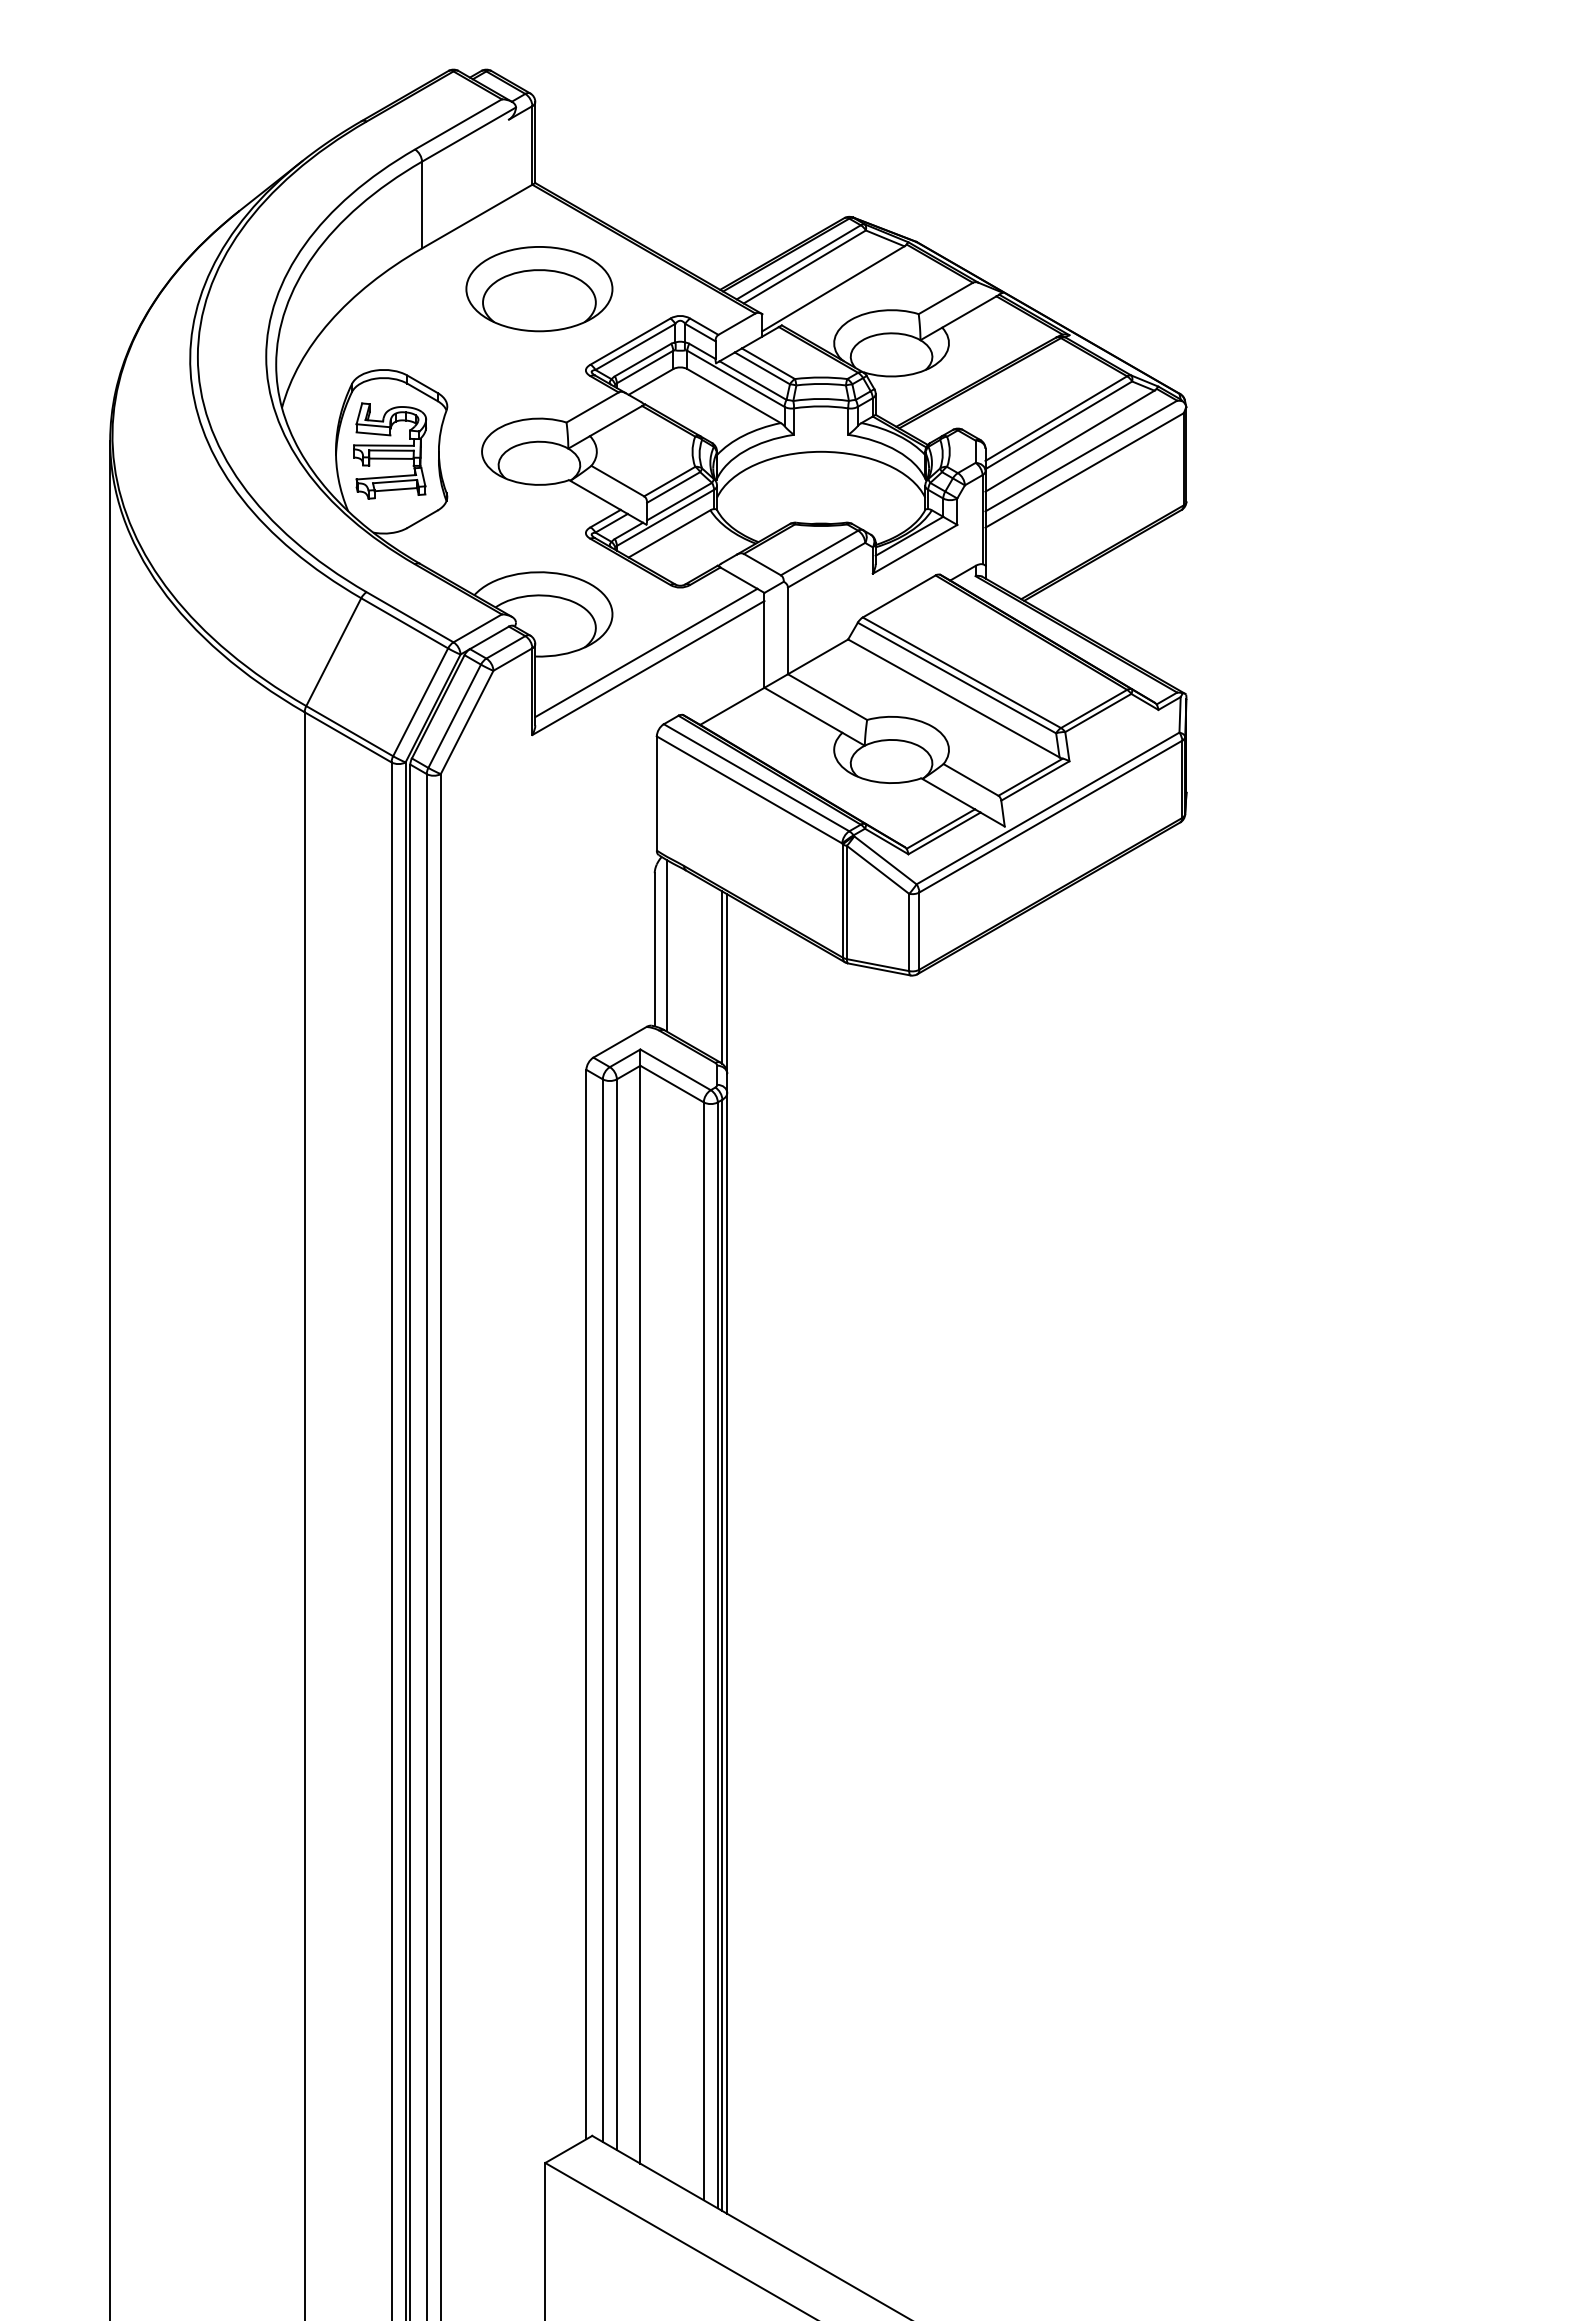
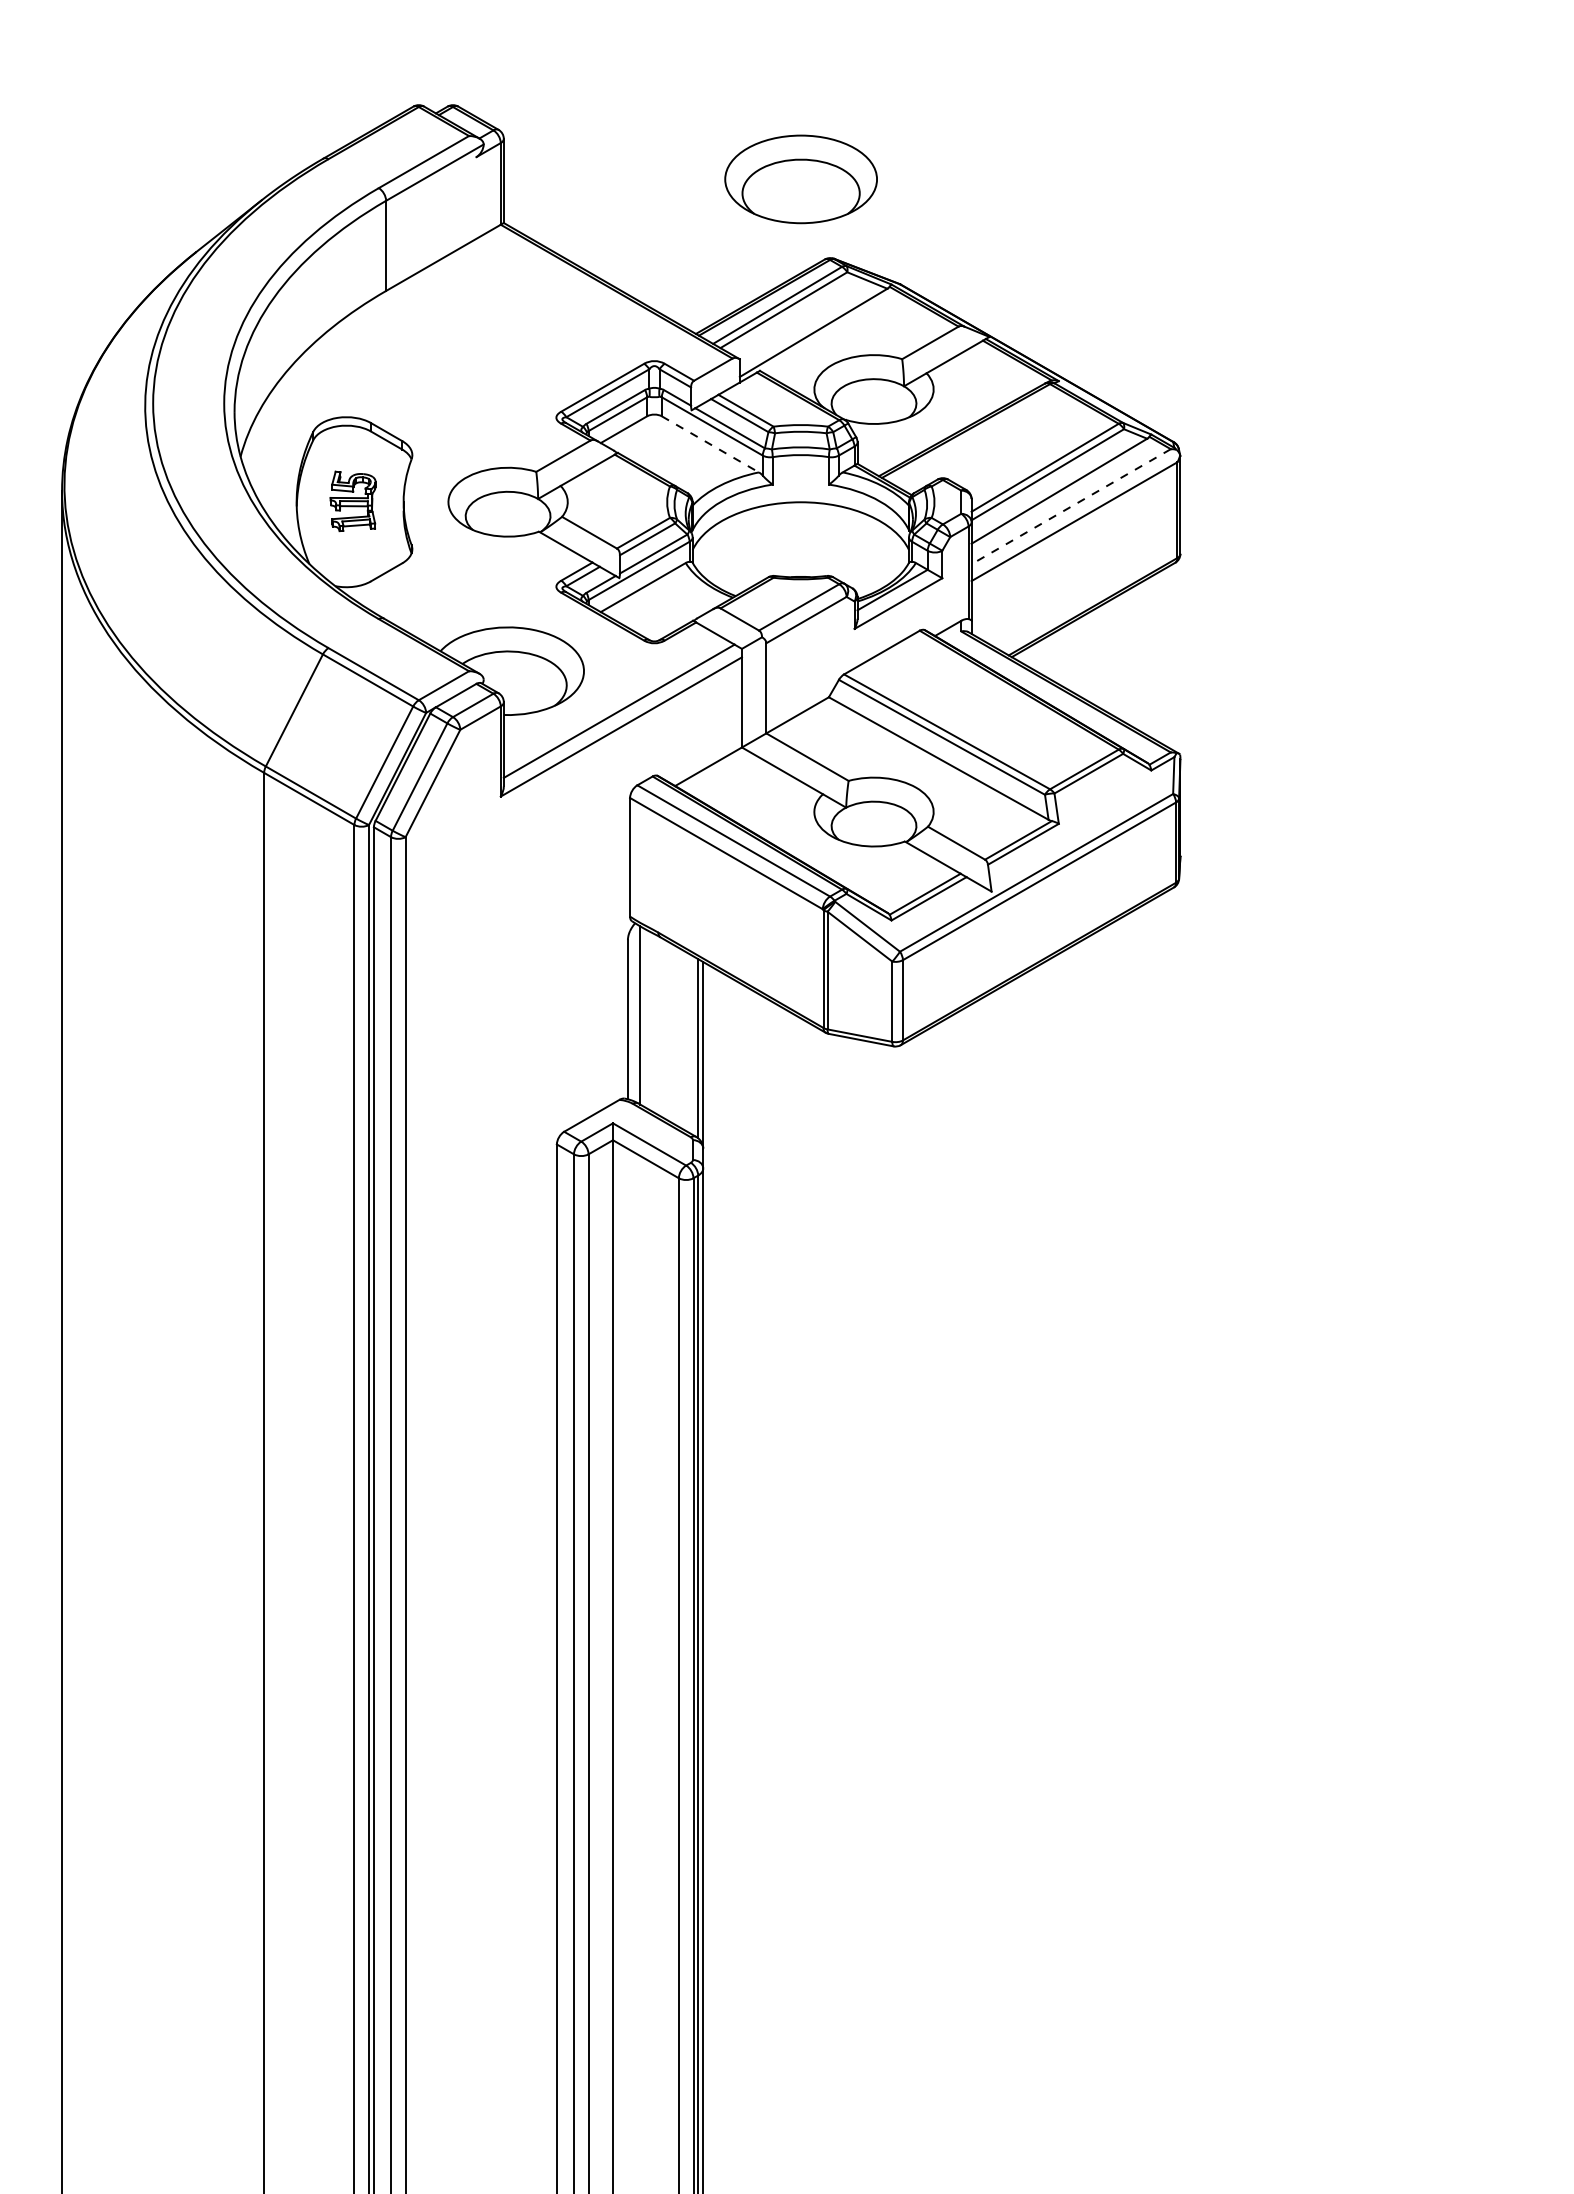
part: (539, 289) -> (801, 179), moved
line: (734, 396) -> (710, 444), solid -> dashed
part: (390, 450) -> (353, 500), size x0.6
line: (1081, 456) -> (1071, 507), solid -> dashed

